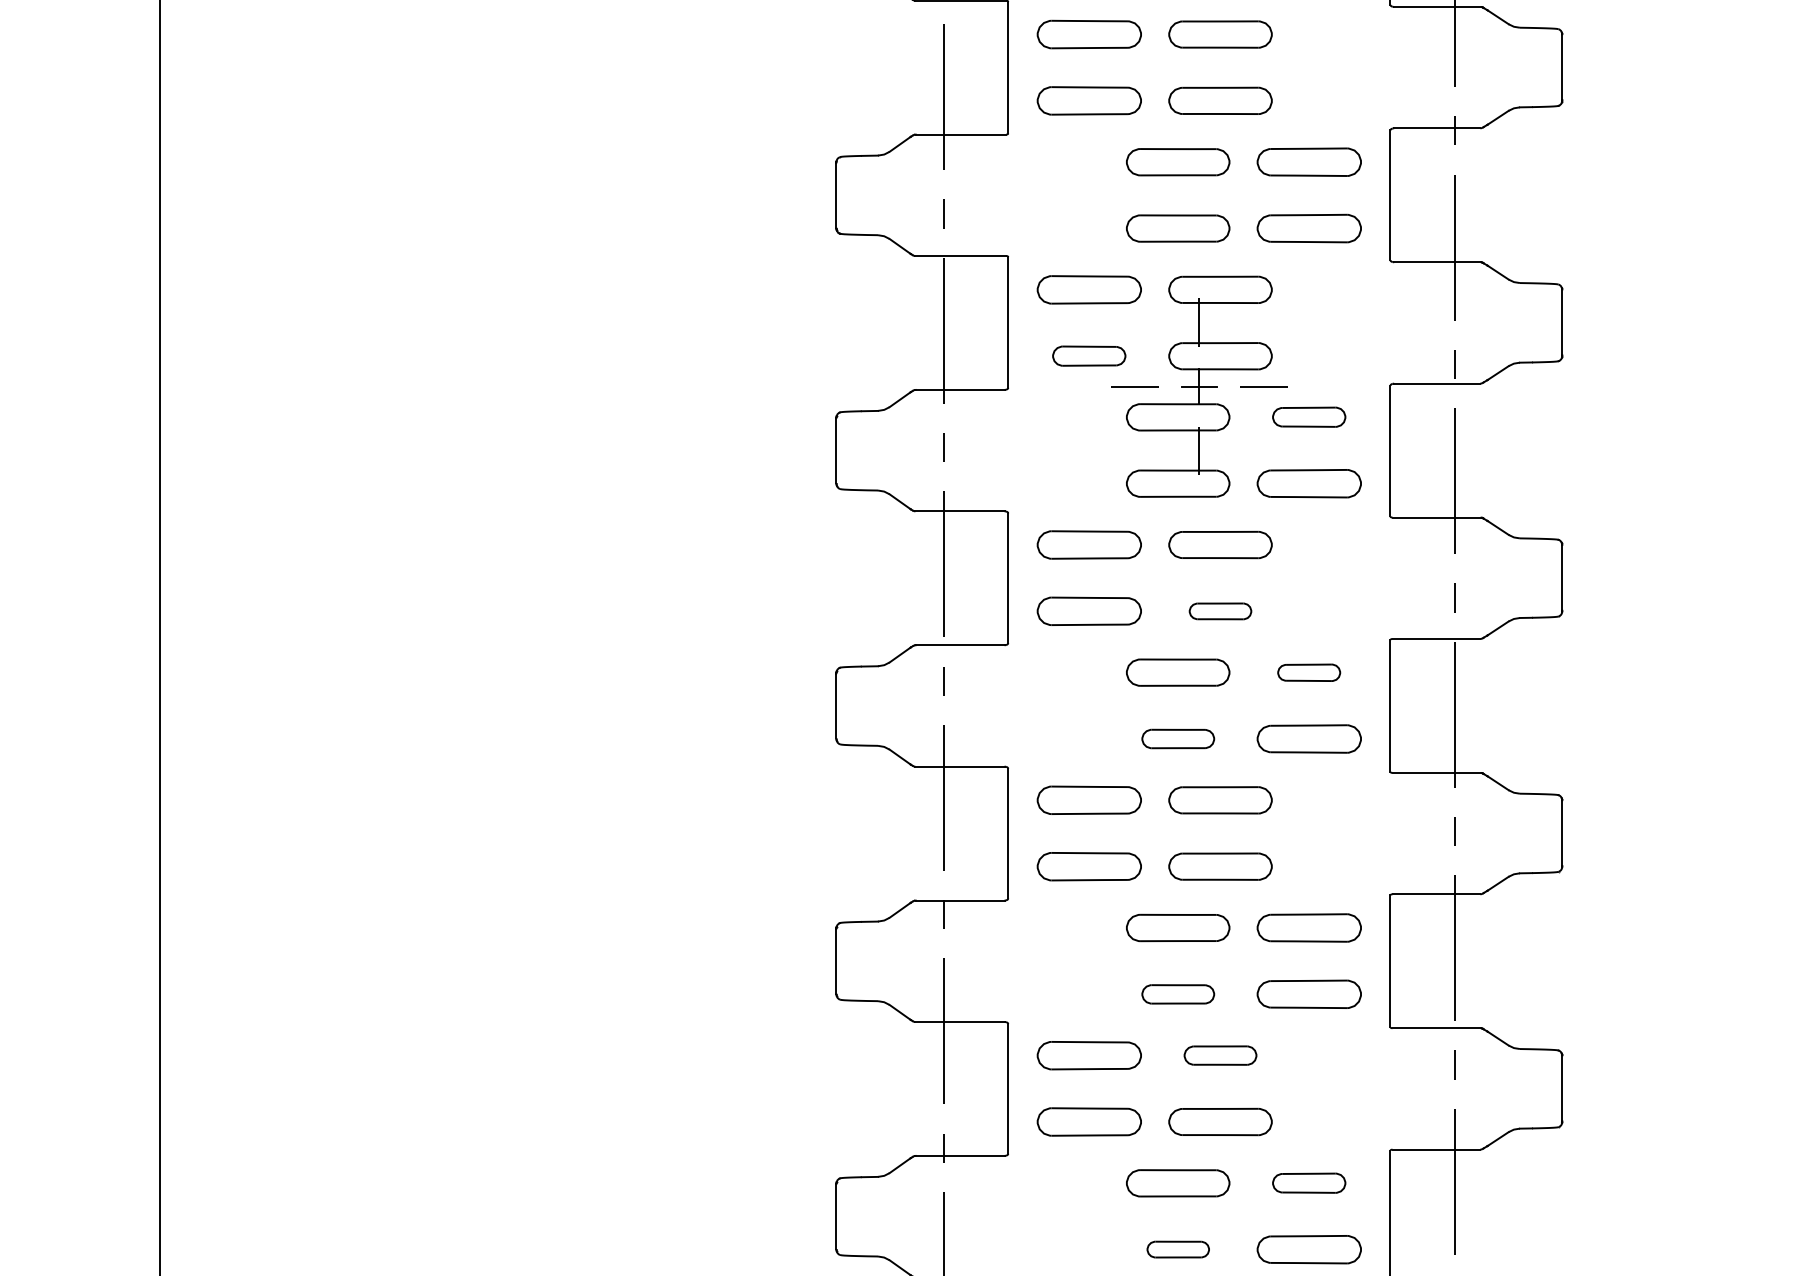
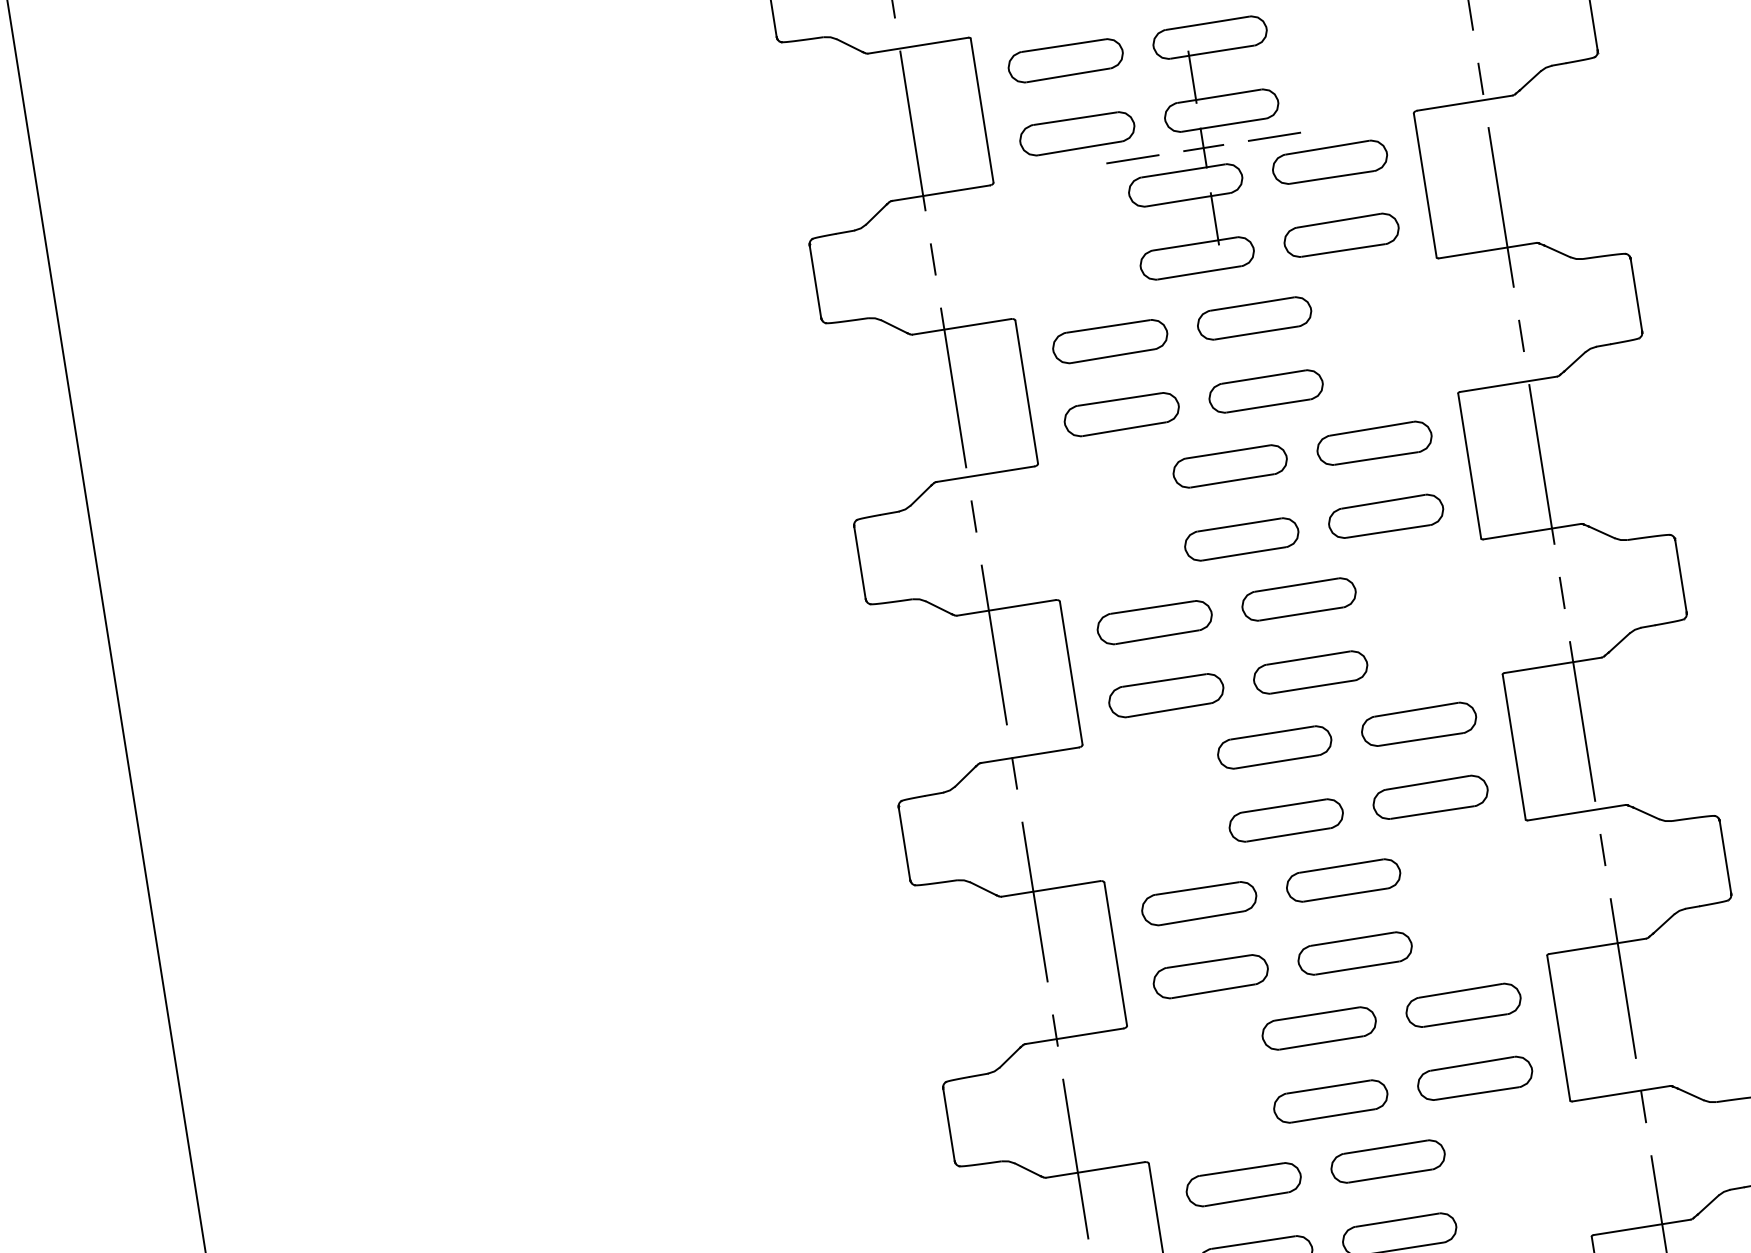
part: (1088, 355) -> (1076, 132), size x1.43
part: (1308, 416) -> (1329, 161), size x1.43
part: (1220, 611) -> (1266, 391), size x1.67
part: (1308, 672) -> (1373, 443), size x1.67
part: (1178, 738) -> (1242, 538), size x1.43
part: (1178, 994) -> (1286, 820), size x1.43
part: (1220, 1055) -> (1343, 880), size x1.43
part: (1308, 1182) -> (1462, 1004), size x1.43
part: (1178, 1249) -> (1331, 1101), size x1.67

